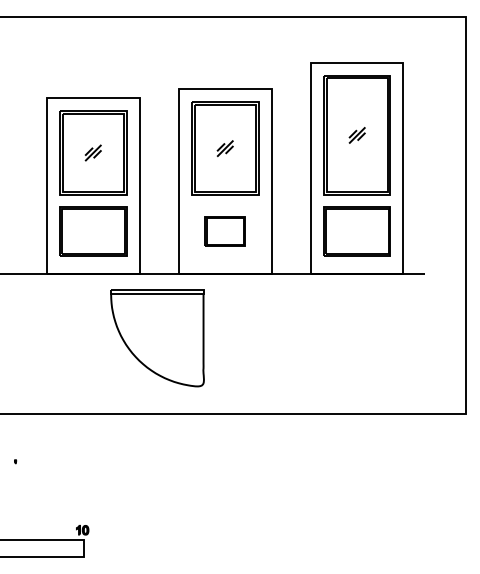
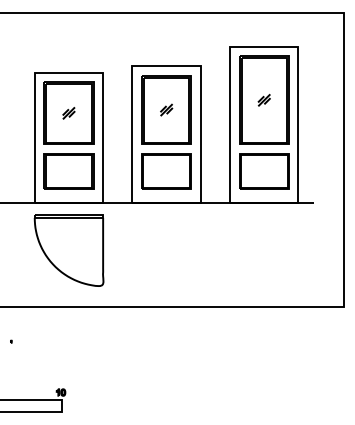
part: (225, 231) -> (166, 171), size x1.67
part: (157, 338) -> (69, 250), moved

